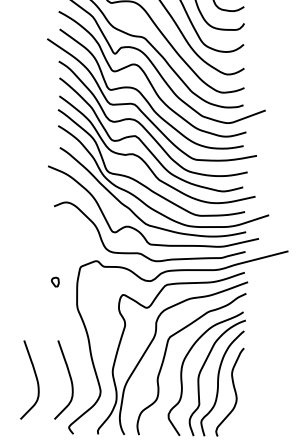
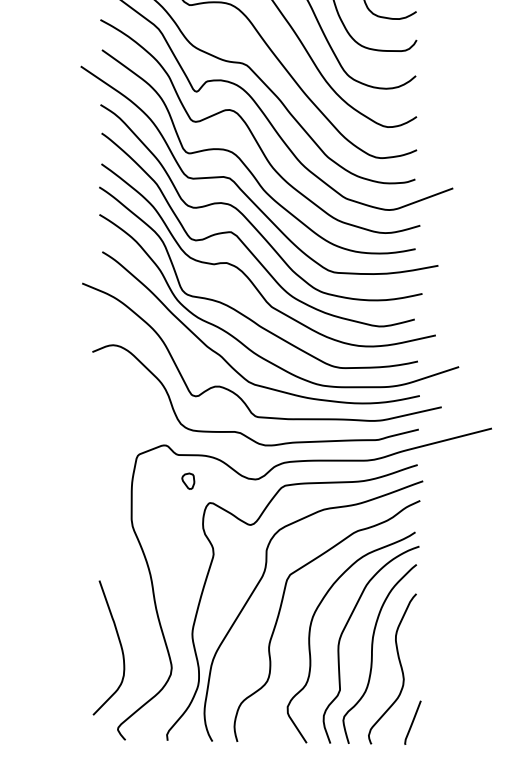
part: (54, 281) -> (186, 480), moved
curve: (35, 377) -> (60, 643), removed
line: (241, 423) -> (411, 722), added

